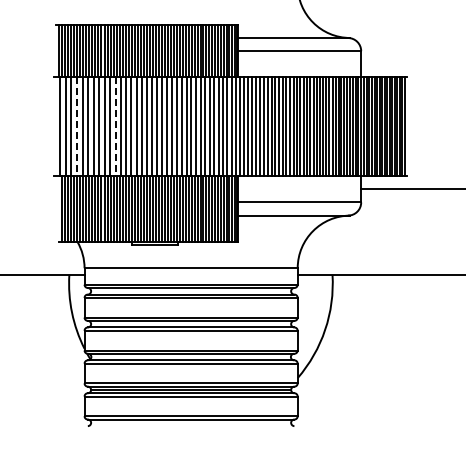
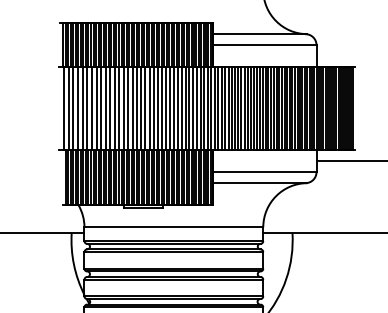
line: (76, 127) -> (77, 109), dashed -> solid
line: (115, 127) -> (110, 109), dashed -> solid

